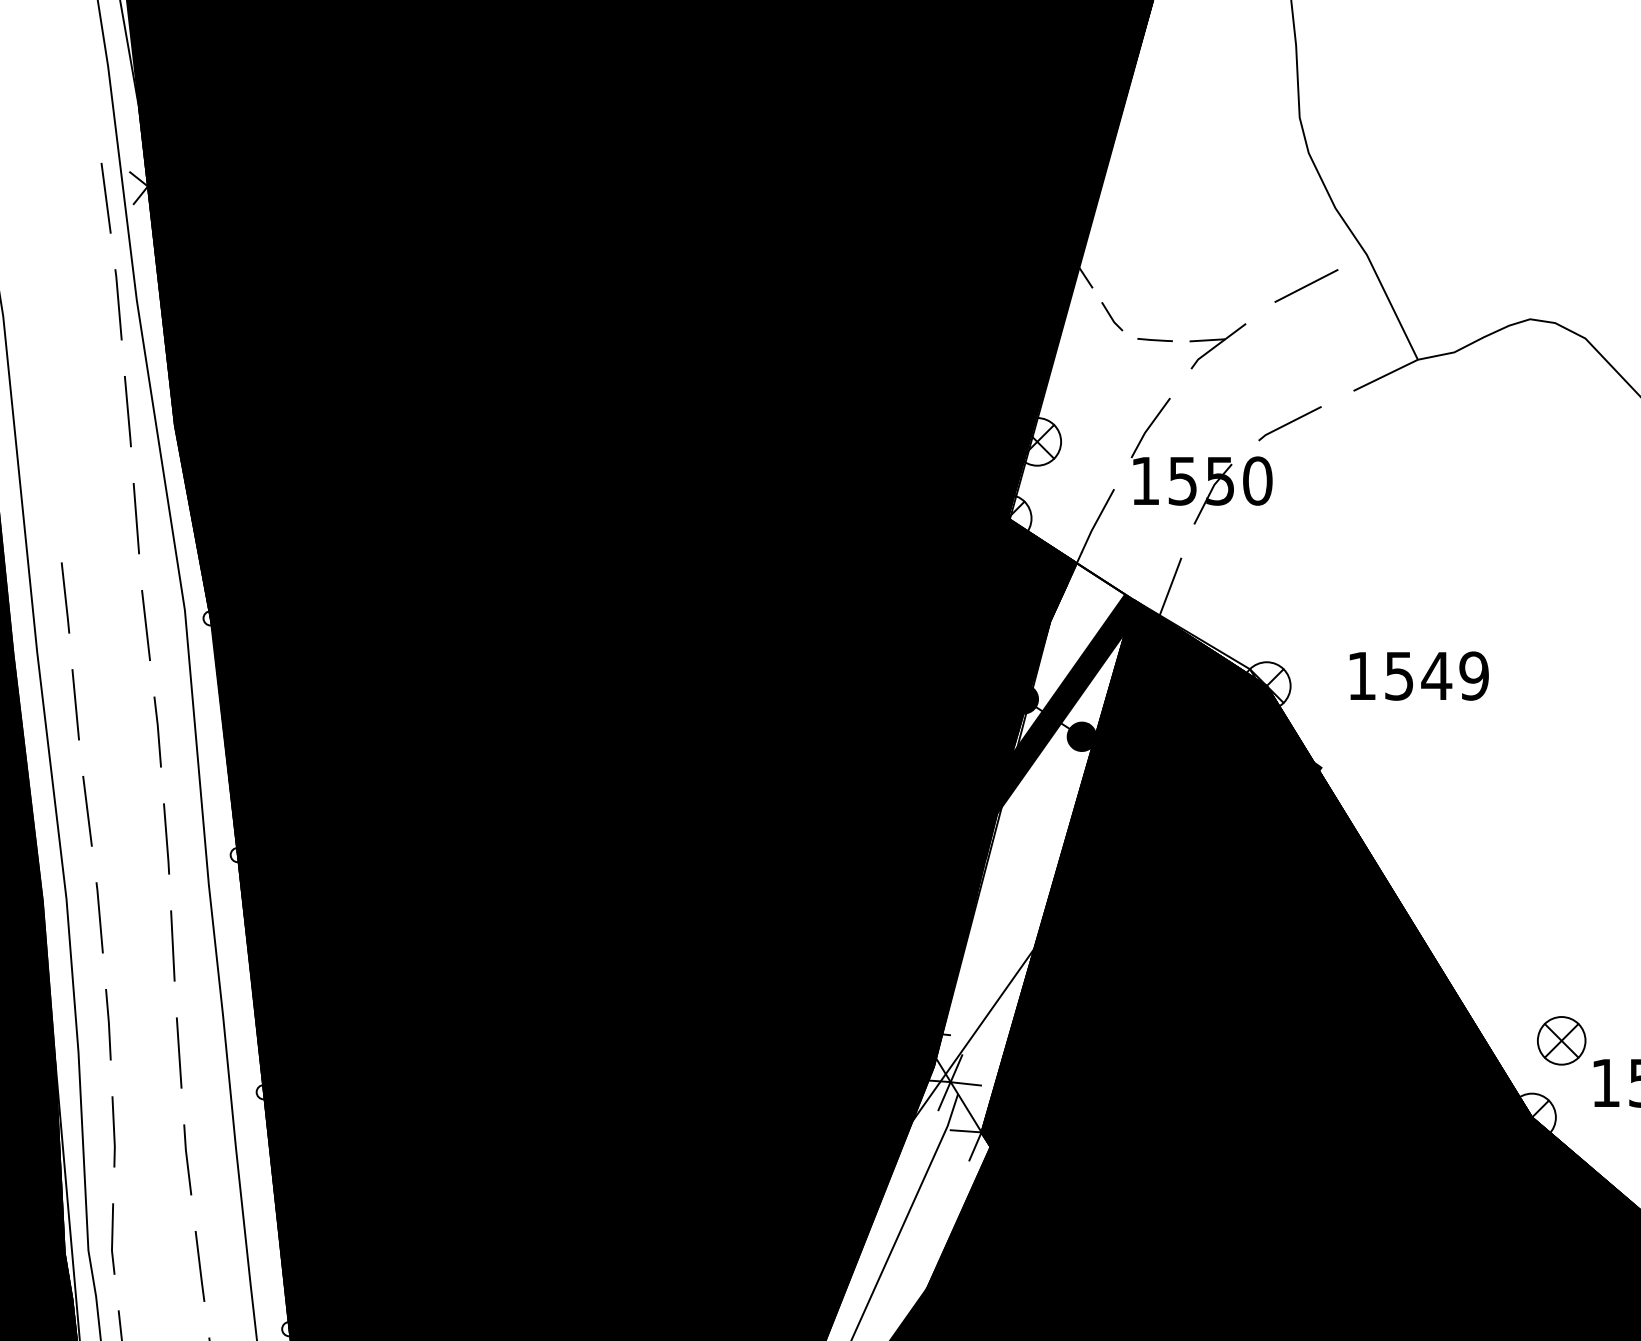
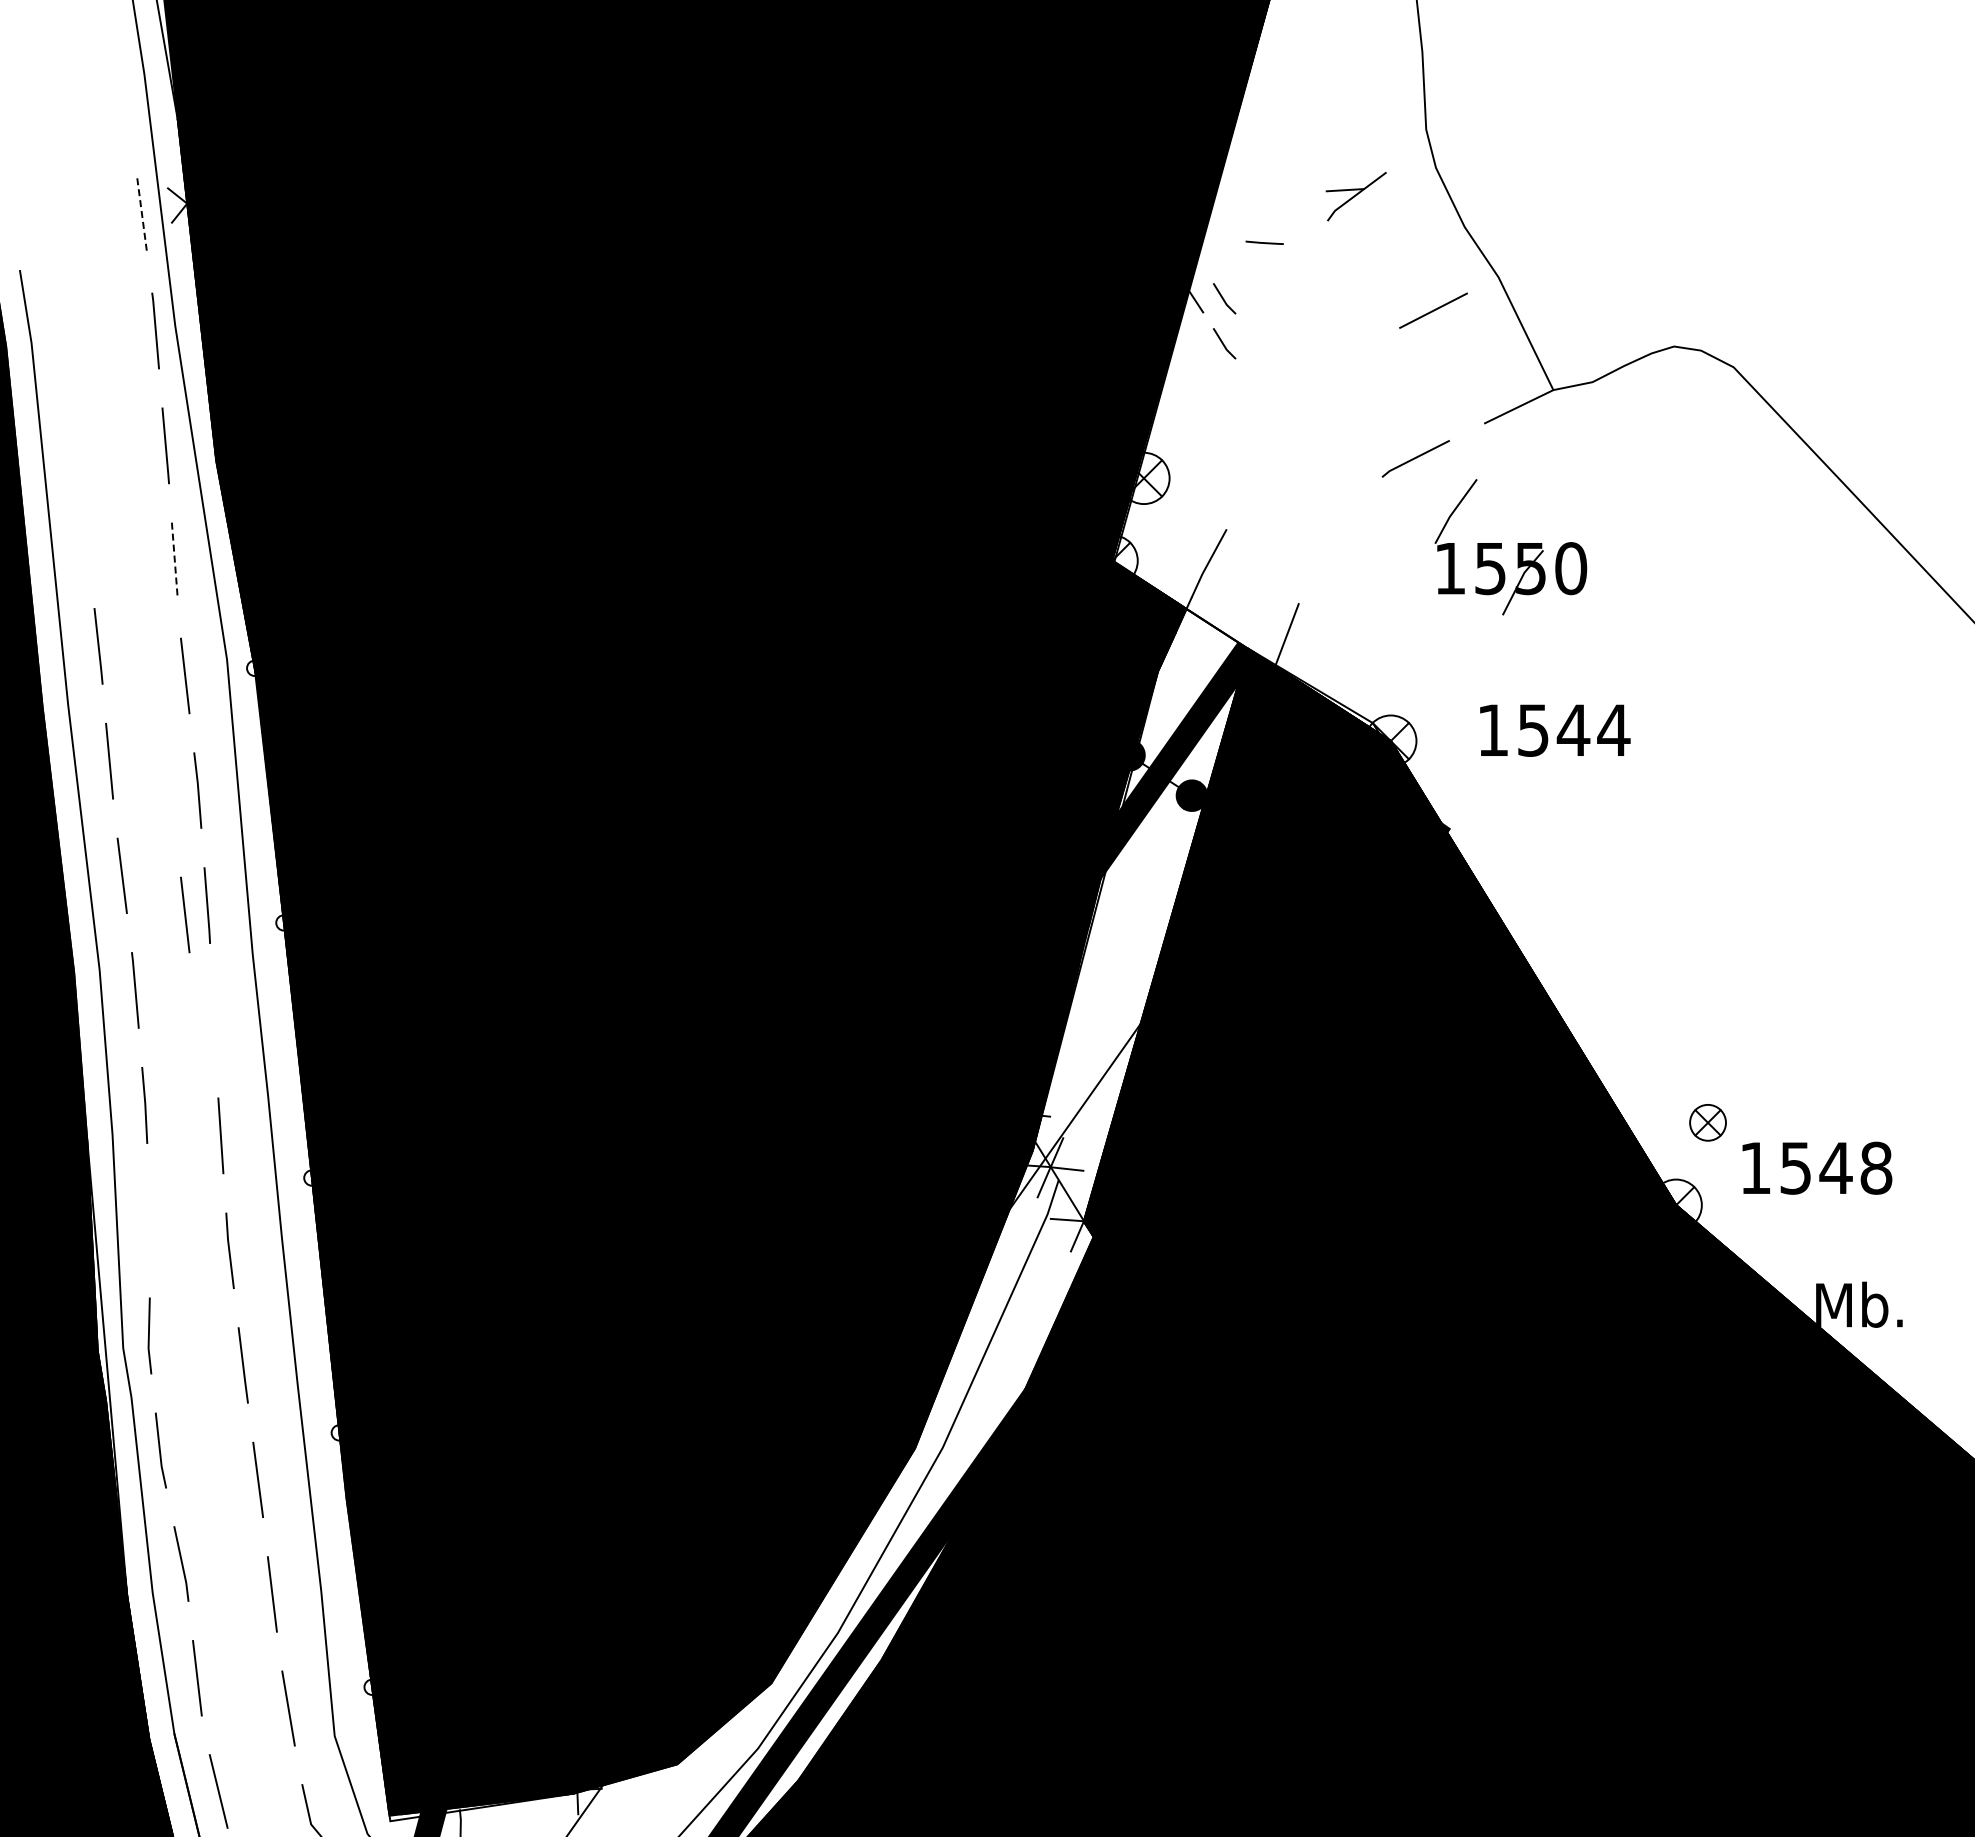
line: (106, 198) -> (142, 216), solid -> dashed
line: (1111, 274) -> (1223, 298), added
line: (1154, 339) -> (1264, 242), moved
part: (1217, 346) -> (1355, 196), moved
part: (1207, 461) -> (1517, 547), moved
line: (136, 519) -> (174, 561), solid -> dashed
text: (1473, 675) -> (1613, 729), 1549 -> 1544
line: (146, 847) -> (185, 914), added
line: (172, 945) -> (213, 1020), removed
part: (1561, 1040) -> (1707, 1122), size x0.7
line: (113, 1131) -> (150, 1220), removed

